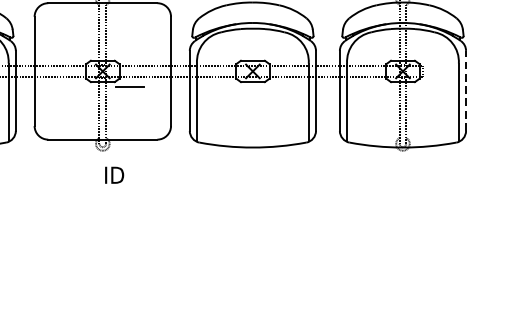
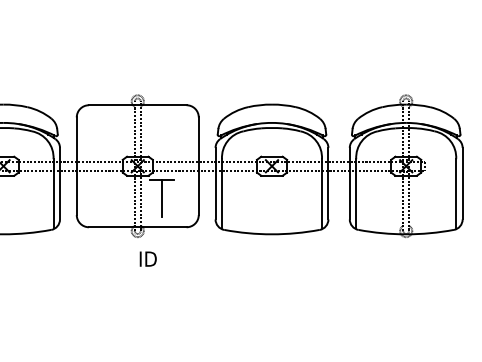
line: (465, 90) -> (462, 183), dashed -> solid
line: (130, 106) -> (162, 197), added

